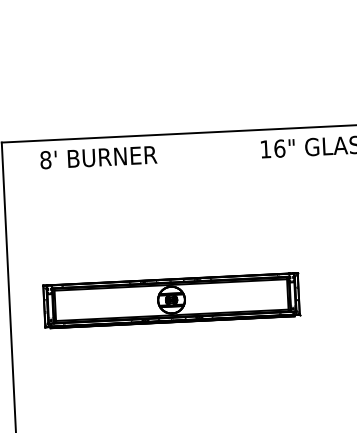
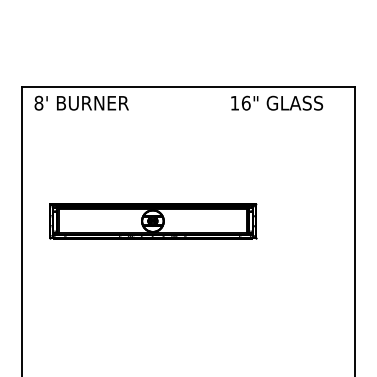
text: (98, 156) -> (81, 102), moved

